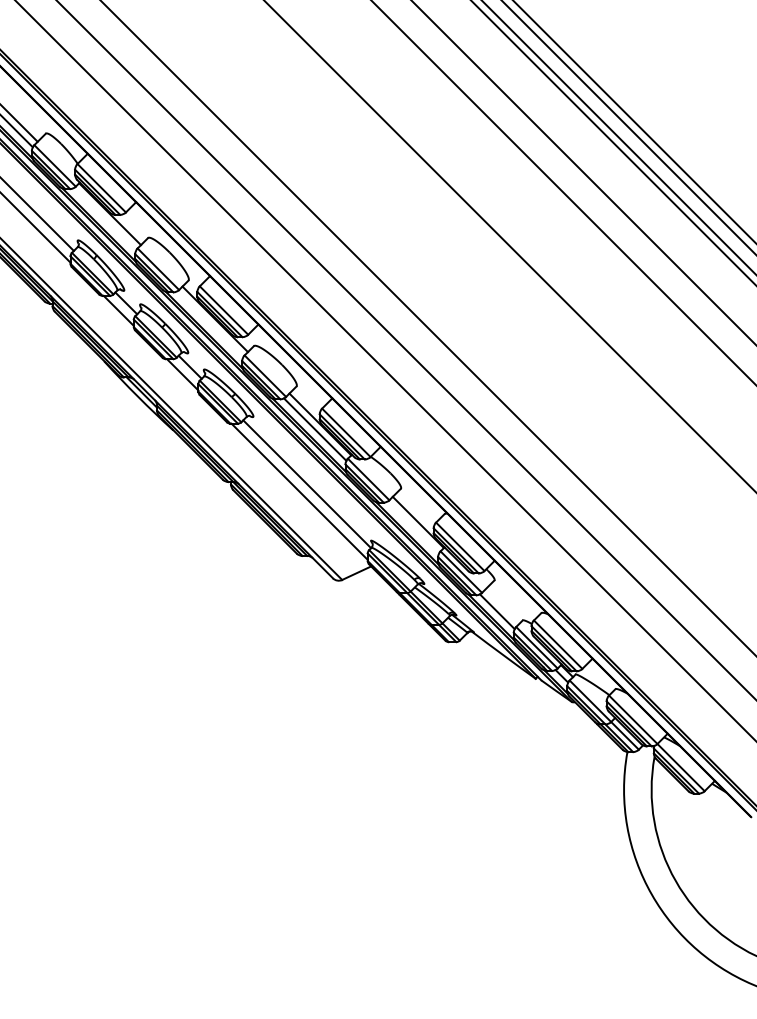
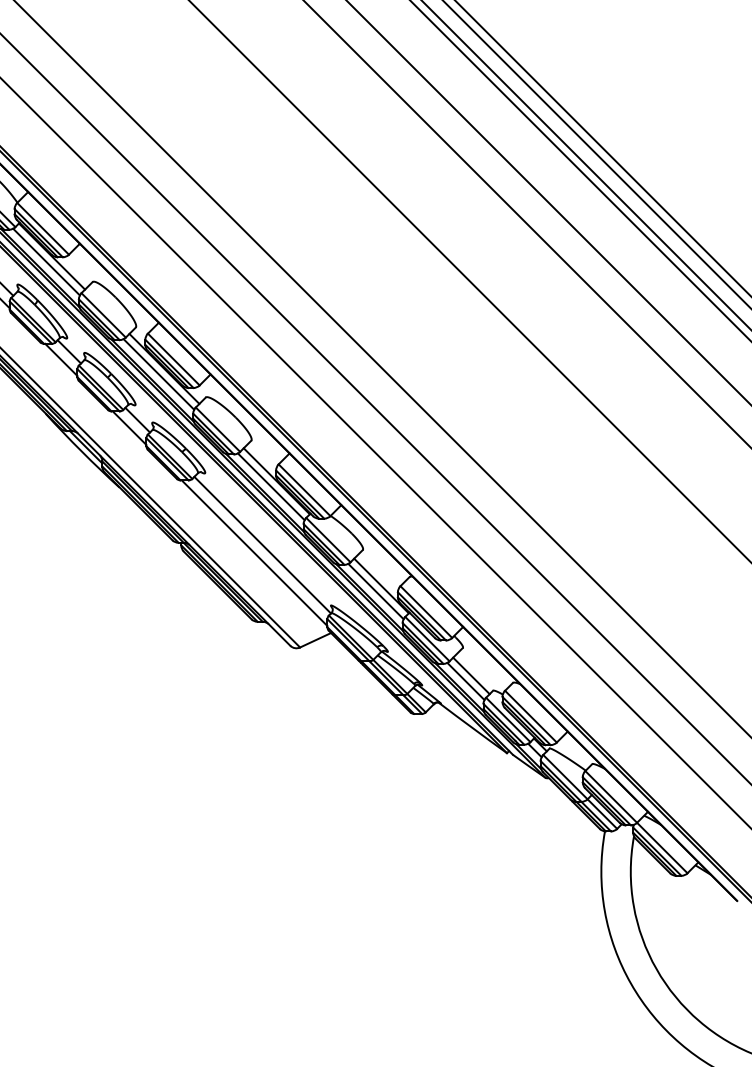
line: (104, 219) -> (46, 262), added
line: (210, 324) -> (159, 374), added
line: (413, 527) -> (376, 591), added
line: (502, 606) -> (471, 675), added

